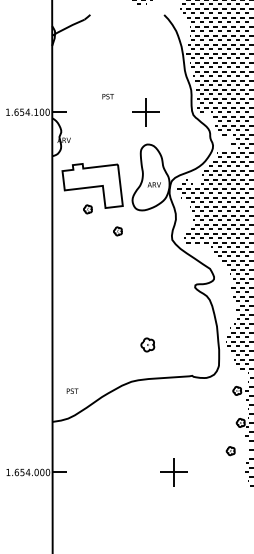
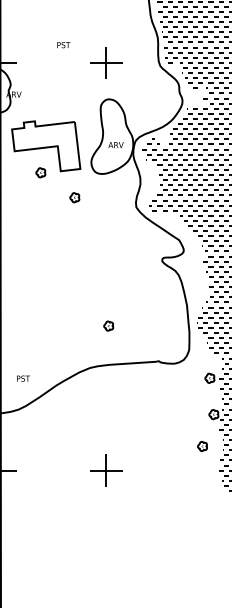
part: (147, 344) -> (108, 325), size x0.62
part: (173, 472) -> (106, 470), moved

